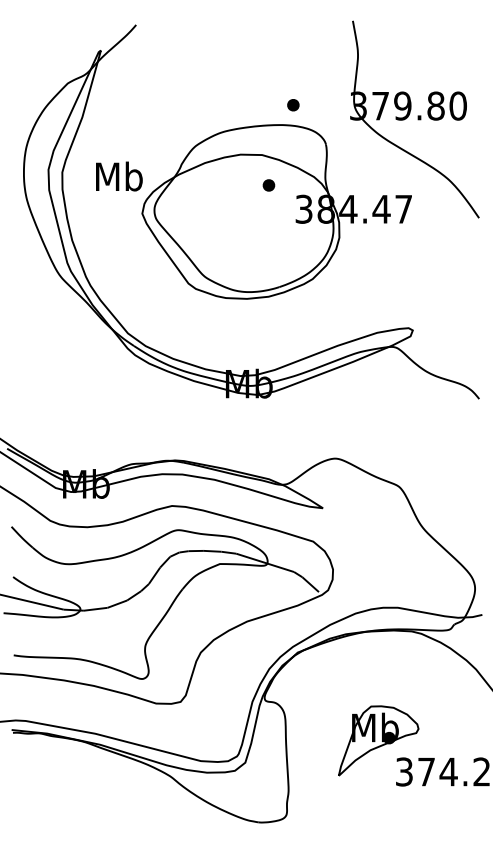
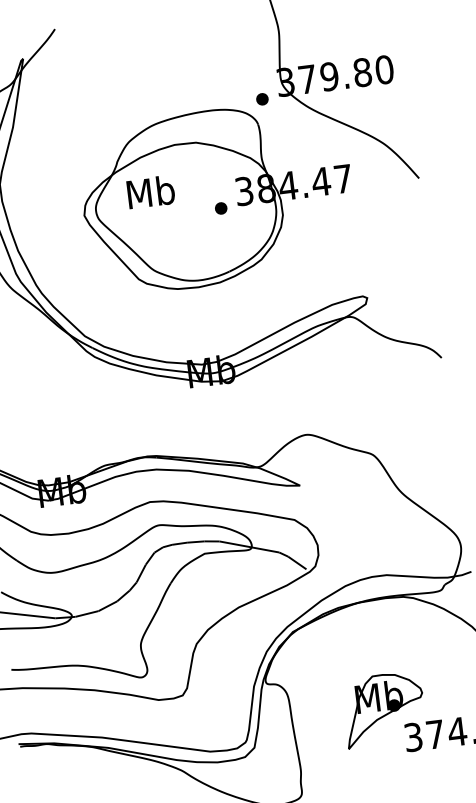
part: (293, 105) -> (262, 99), moved
text: (119, 176) -> (151, 192), moved
part: (268, 185) -> (220, 208), moved

